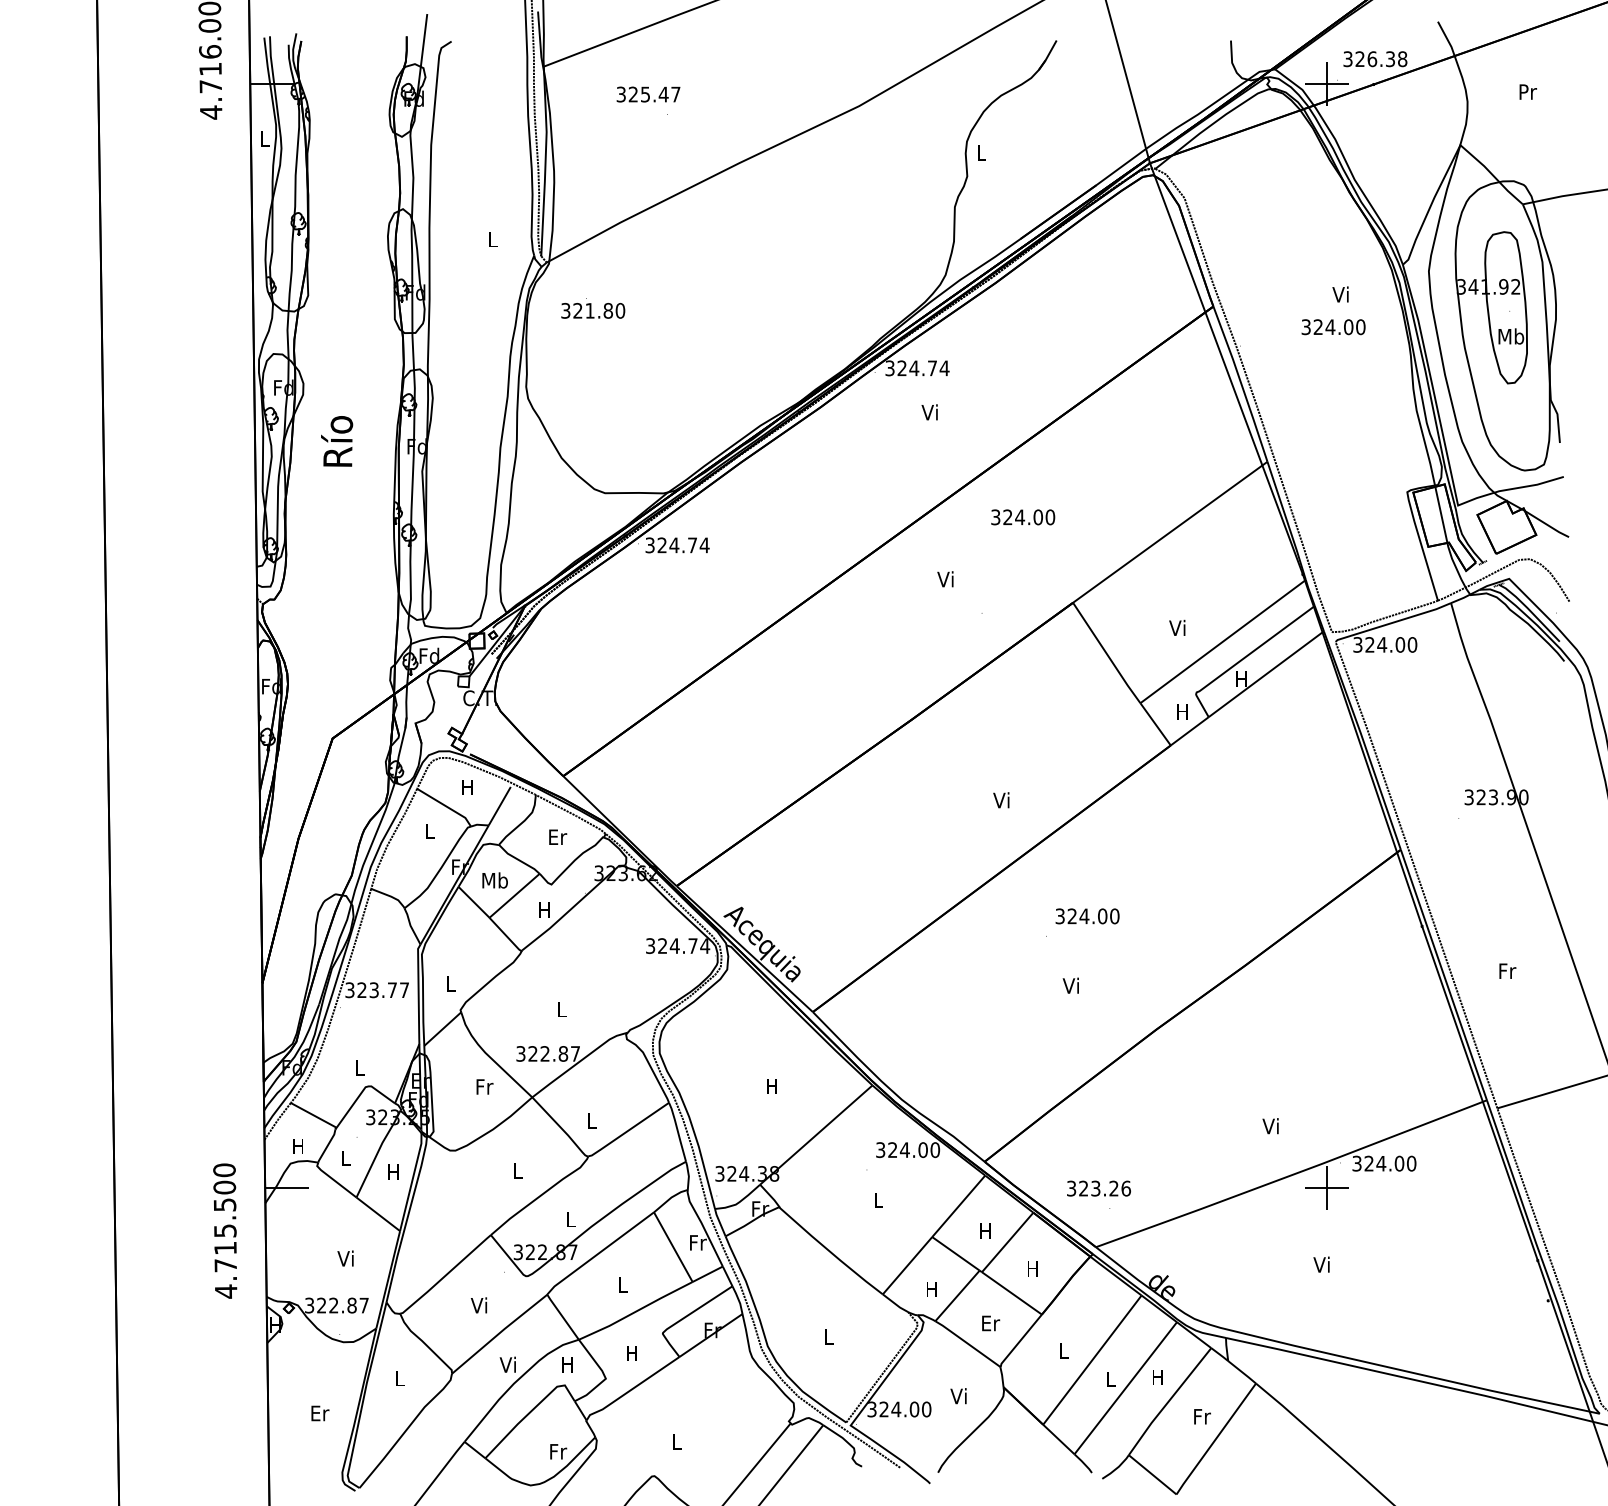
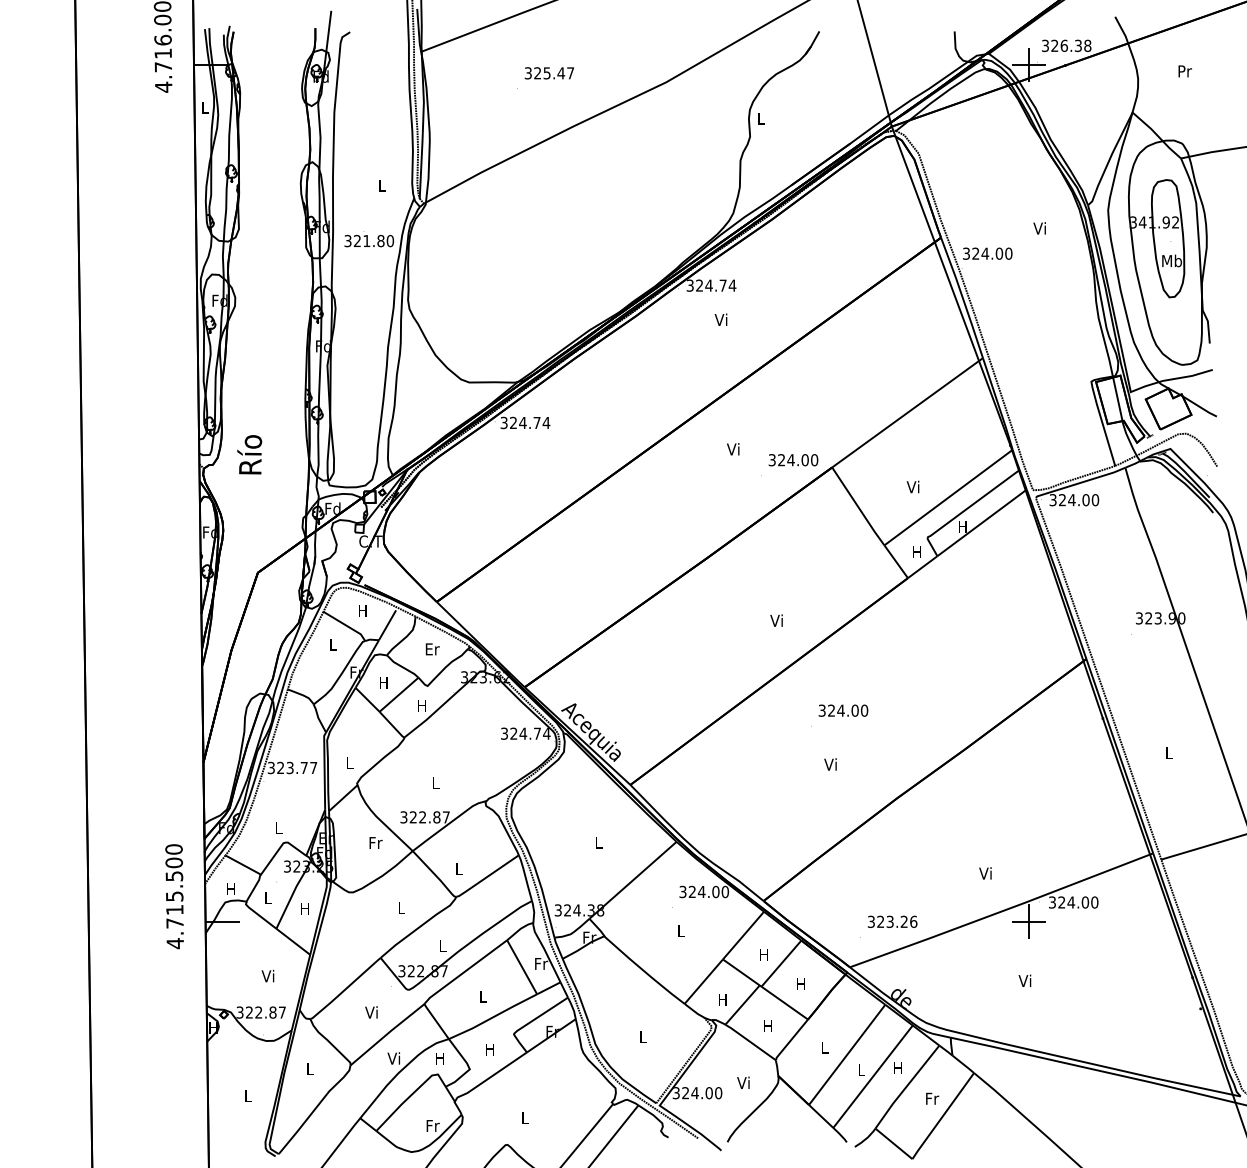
text: (648, 94) -> (549, 73), moved
text: (593, 308) -> (369, 239), moved
text: (1333, 327) -> (987, 253), moved
text: (337, 441) -> (250, 454), moved
text: (1023, 517) -> (793, 460), moved
text: (494, 880) -> (383, 682), Mb -> H
text: (1507, 970) -> (1169, 752), Fr -> L
text: (771, 1086) -> (598, 842), H -> L
text: (1098, 1188) -> (892, 921), moved
text: (225, 1230) -> (174, 896), moved
text: (991, 1323) -> (768, 1026), Er -> H
text: (320, 1413) -> (248, 1096), Er -> L

